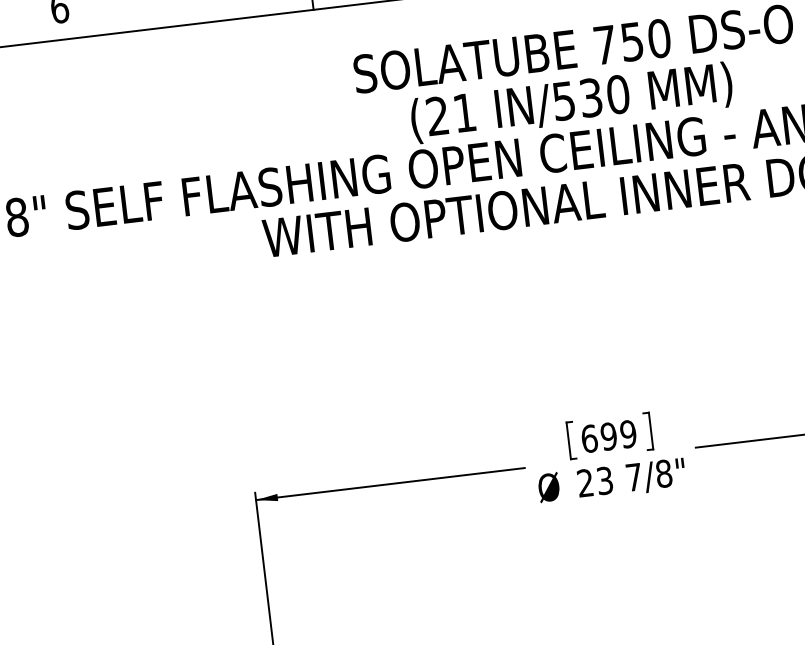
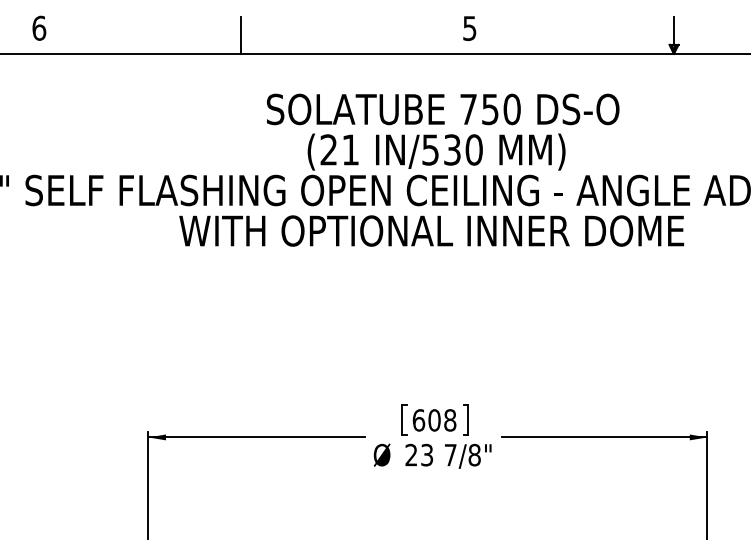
text: (618, 435) -> (442, 420), 699 -> 608

